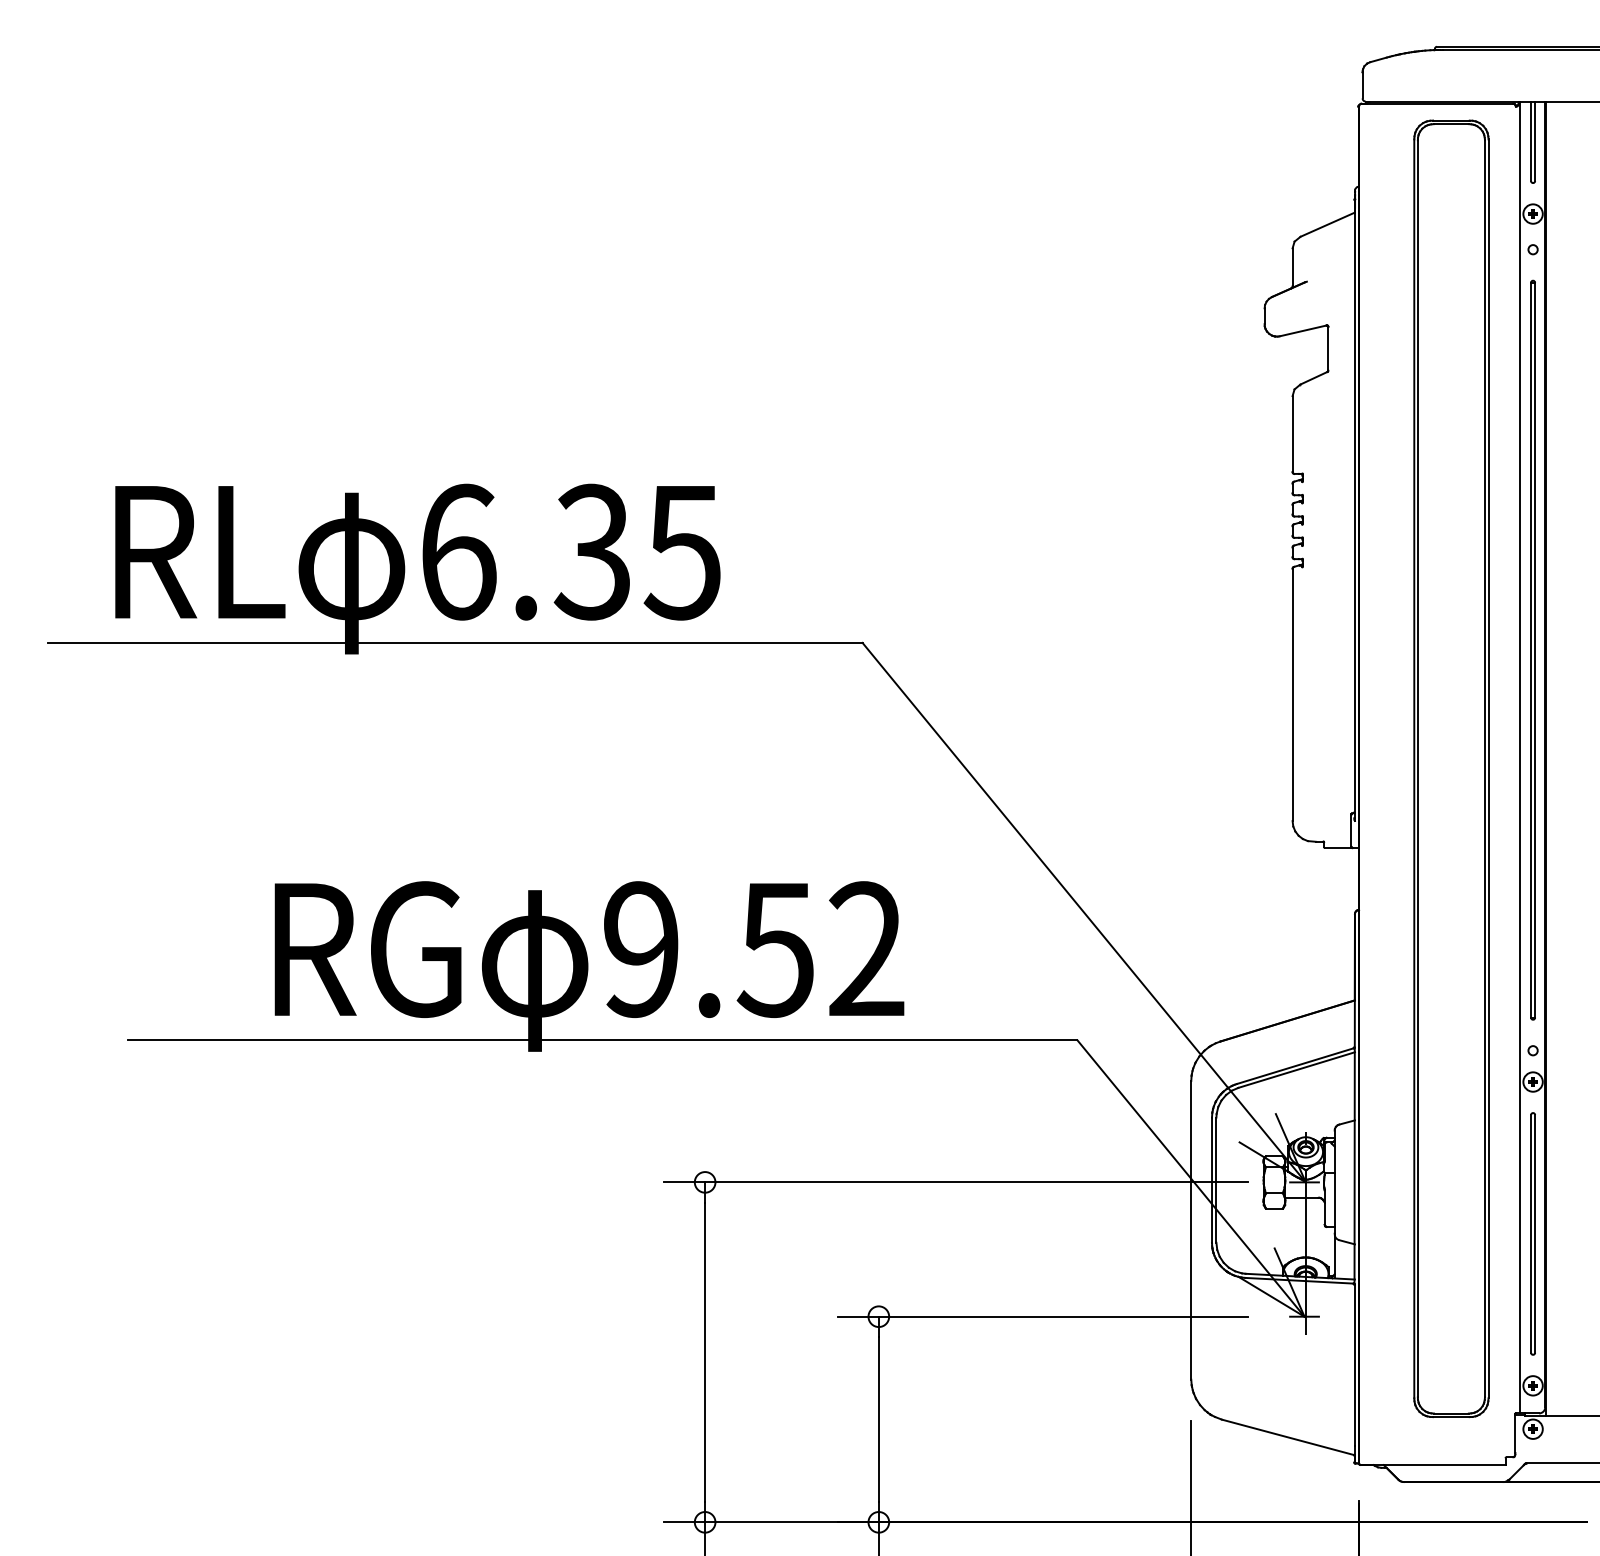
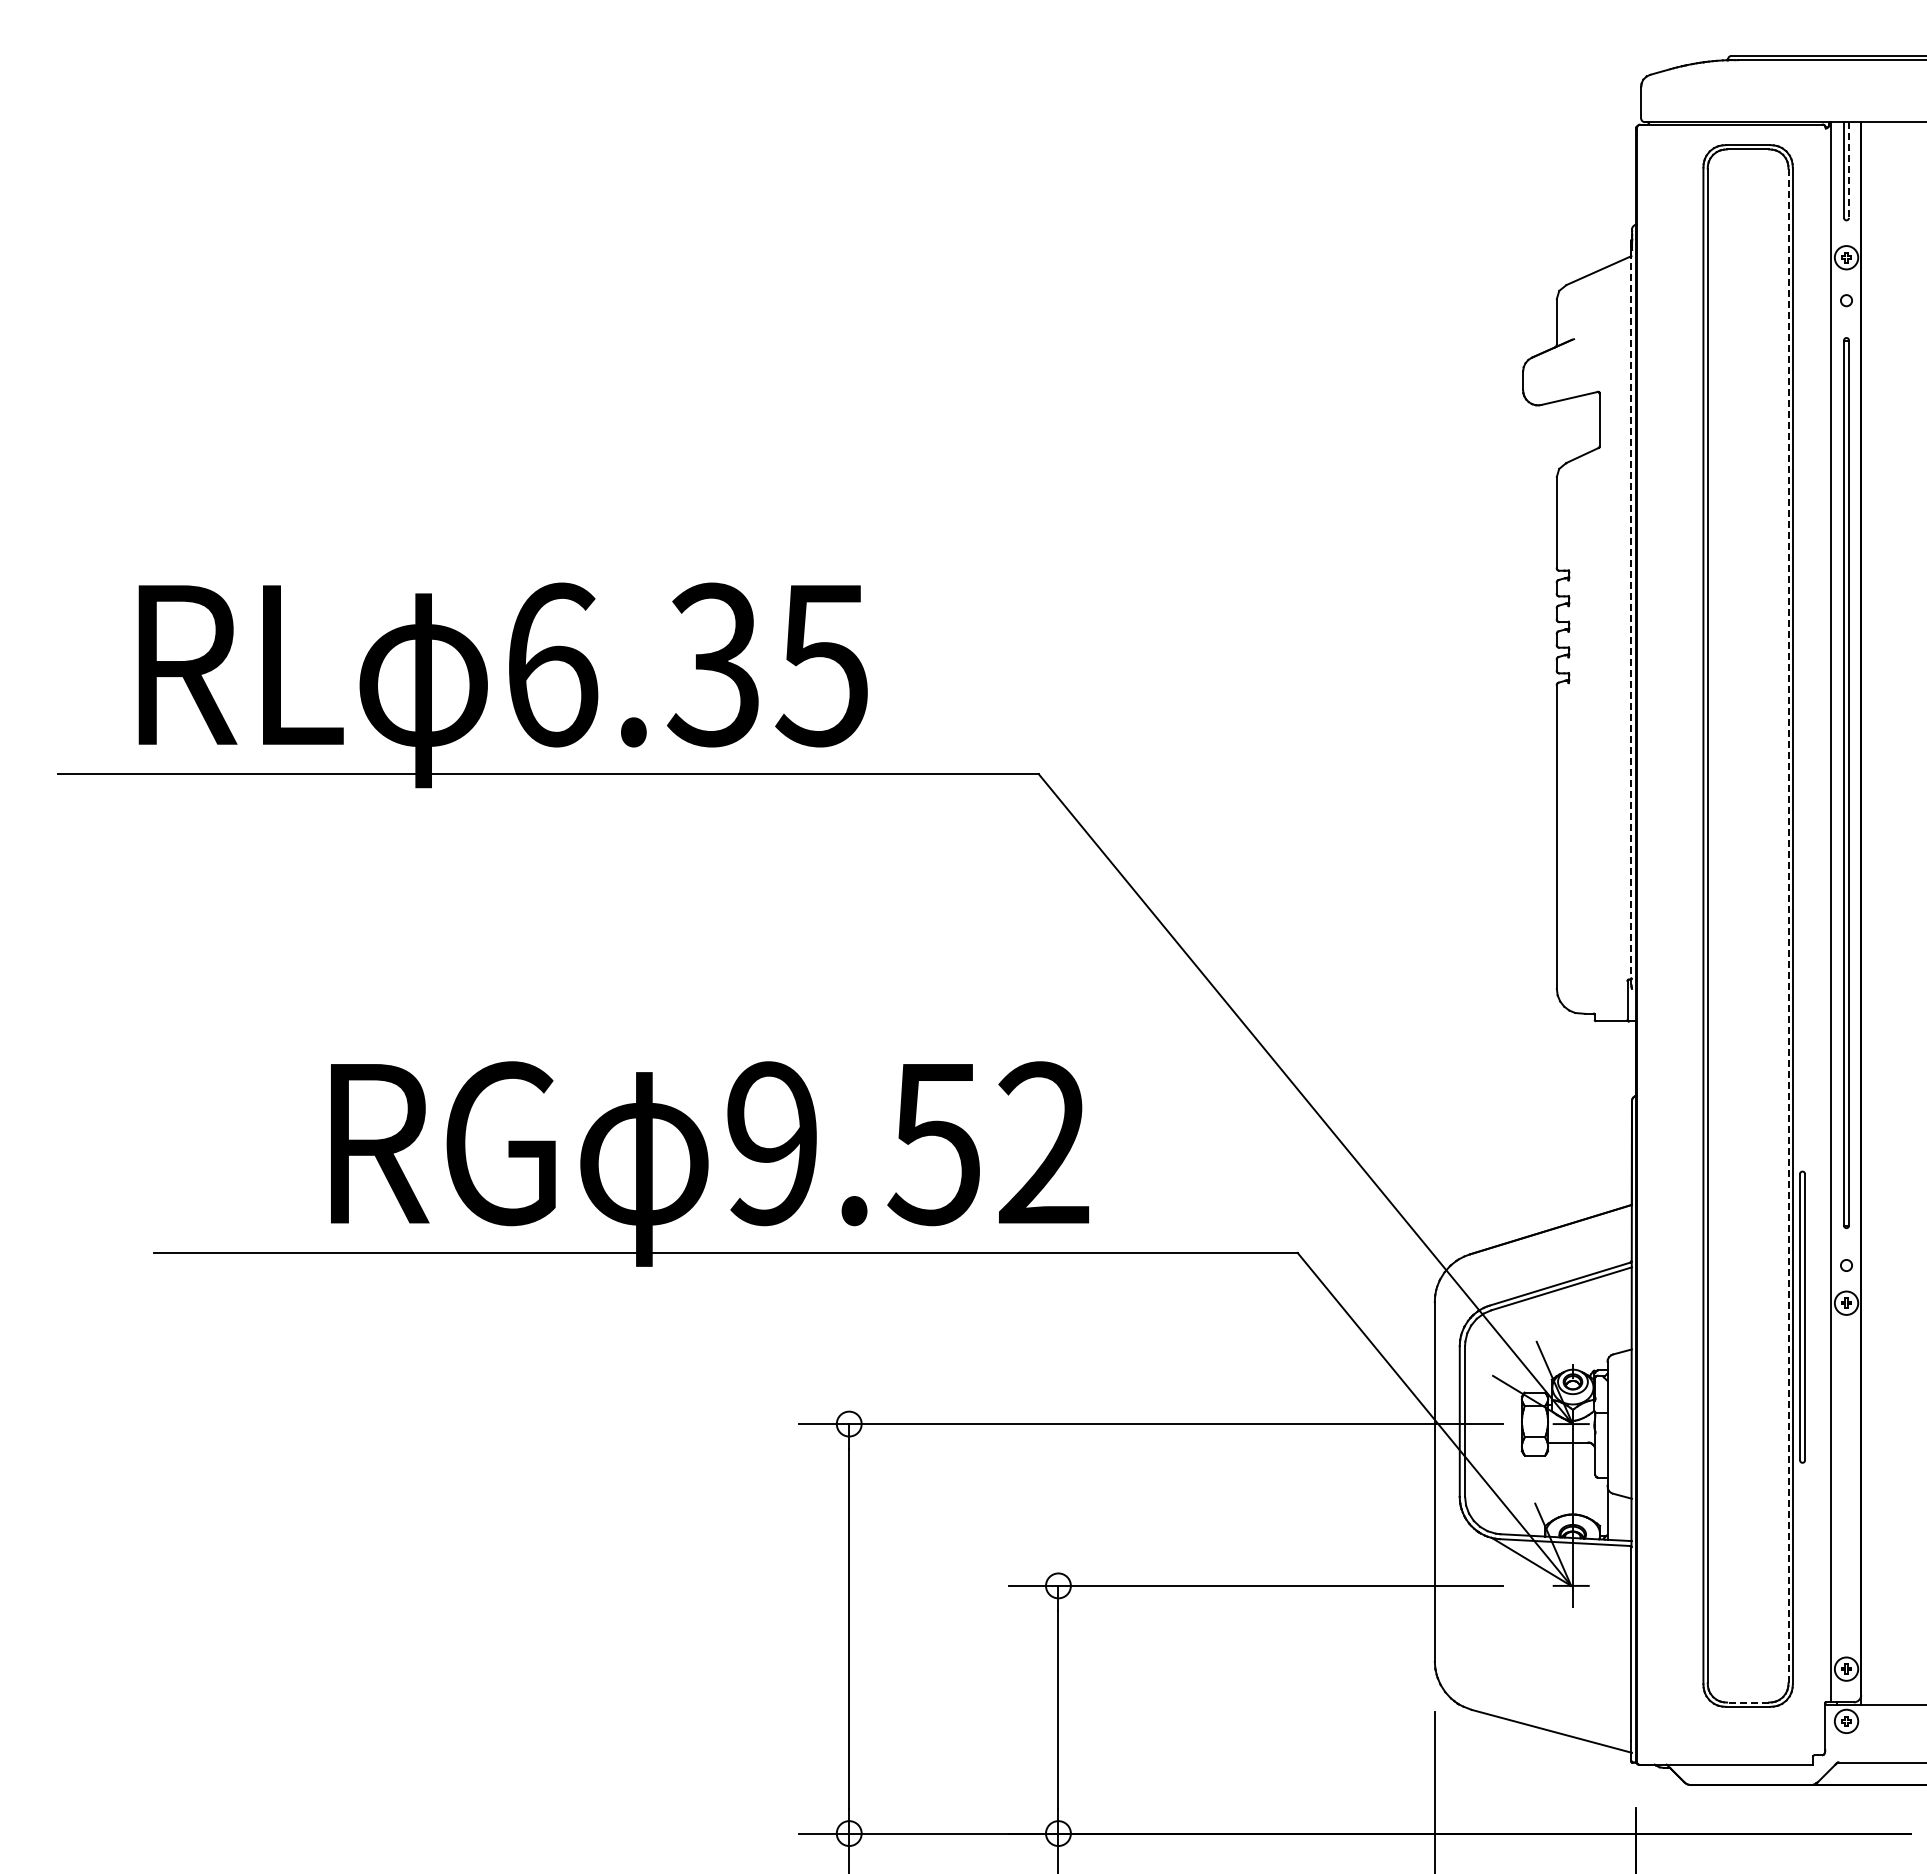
line: (1535, 141) -> (1849, 170), solid -> dashed
line: (1354, 508) -> (1631, 612), solid -> dashed
line: (1484, 768) -> (1788, 925), solid -> dashed
part: (1533, 1233) -> (1802, 1316), moved
line: (1451, 1413) -> (1748, 1702), solid -> dashed

